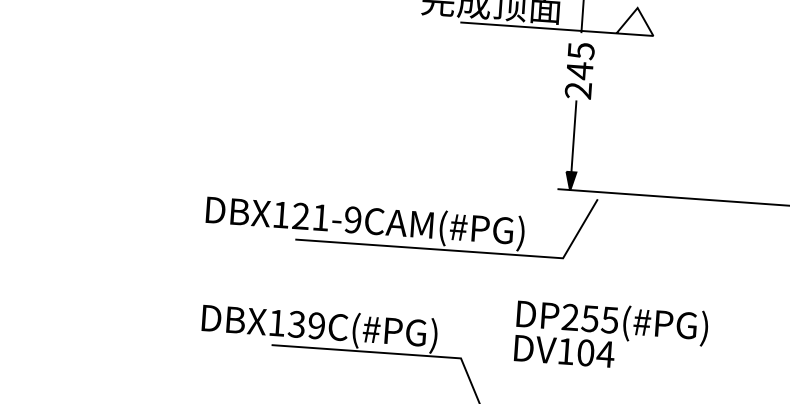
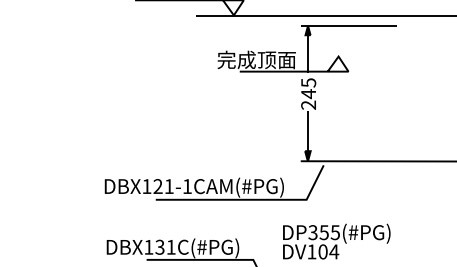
text: (351, 219) -> (186, 186), DBX121-9CAM(#PG) -> DBX121-1CAM(#PG)
text: (569, 317) -> (312, 232), DP255(#PG) -> DP355(#PG)
text: (315, 324) -> (170, 246), DBX139C(#PG) -> DBX131C(#PG)

